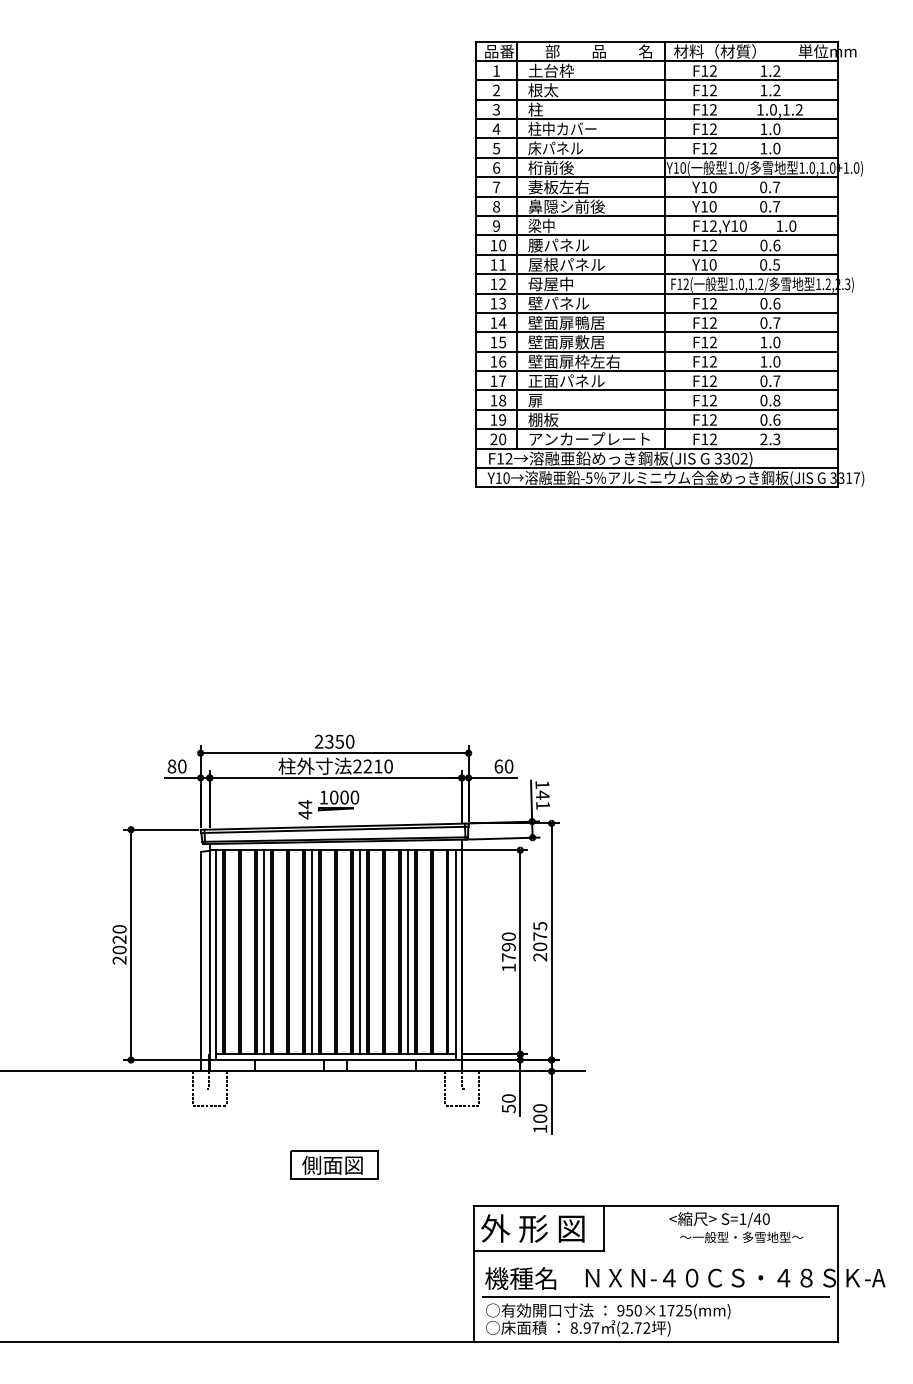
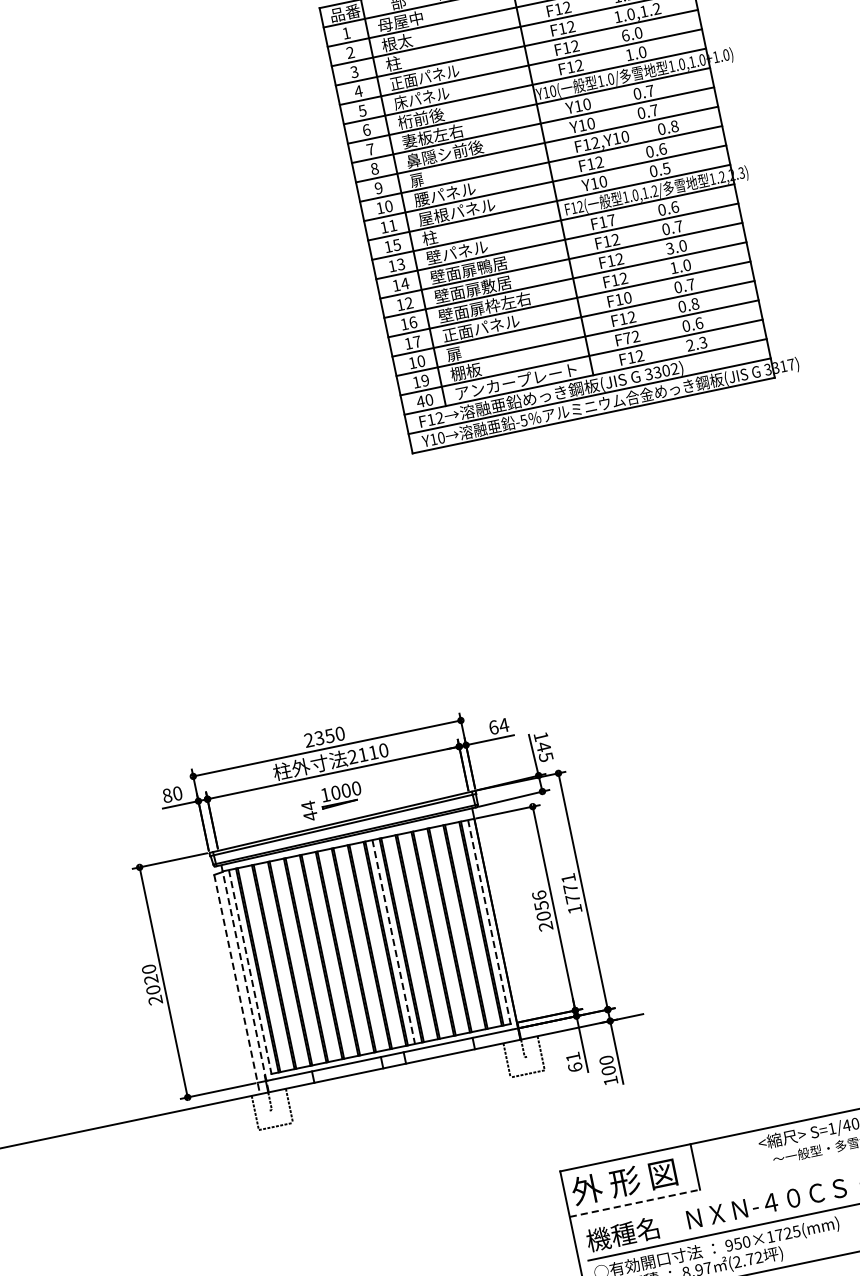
text: (550, 70) -> (400, 21), 土台枠 -> 母屋中
text: (562, 129) -> (424, 77), 柱中カバー -> 正面パネル
text: (763, 129) -> (625, 36), 1.0 -> 6.0
text: (541, 225) -> (423, 178), 梁中 -> 扉
text: (786, 225) -> (668, 127), 1.0 -> 0.8
text: (502, 284) -> (396, 245), 12 -> 15
text: (550, 284) -> (444, 235), 母屋中 -> 柱
text: (713, 303) -> (611, 220), F12 -> F17
text: (502, 342) -> (409, 303), 15 -> 12
text: (763, 342) -> (669, 248), 1.0 -> 3.0
text: (713, 381) -> (627, 298), F12 -> F10
text: (502, 400) -> (421, 361), 18 -> 10
text: (704, 419) -> (626, 337), F12 -> F72
text: (493, 439) -> (420, 401), 20 -> 40
text: (367, 766) -> (362, 754), 2210 -> 2110
text: (508, 766) -> (503, 725), 60 -> 64
text: (542, 805) -> (545, 757), 141 -> 145
text: (540, 941) -> (571, 893), 2075 -> 1771
line: (264, 952) -> (298, 962), removed
line: (311, 952) -> (345, 952), removed
line: (359, 952) -> (393, 942), solid -> dashed
line: (407, 952) -> (441, 932), removed
text: (508, 952) -> (542, 911), 1790 -> 2056
line: (216, 955) -> (251, 975), solid -> dashed
line: (455, 955) -> (490, 925), solid -> dashed
line: (209, 957) -> (244, 978), solid -> dashed
line: (201, 961) -> (237, 984), solid -> dashed
text: (508, 1103) -> (573, 1062), 50 -> 61
part: (334, 1164) -> (412, 1159), removed
line: (539, 1251) -> (635, 1203), solid -> dashed

